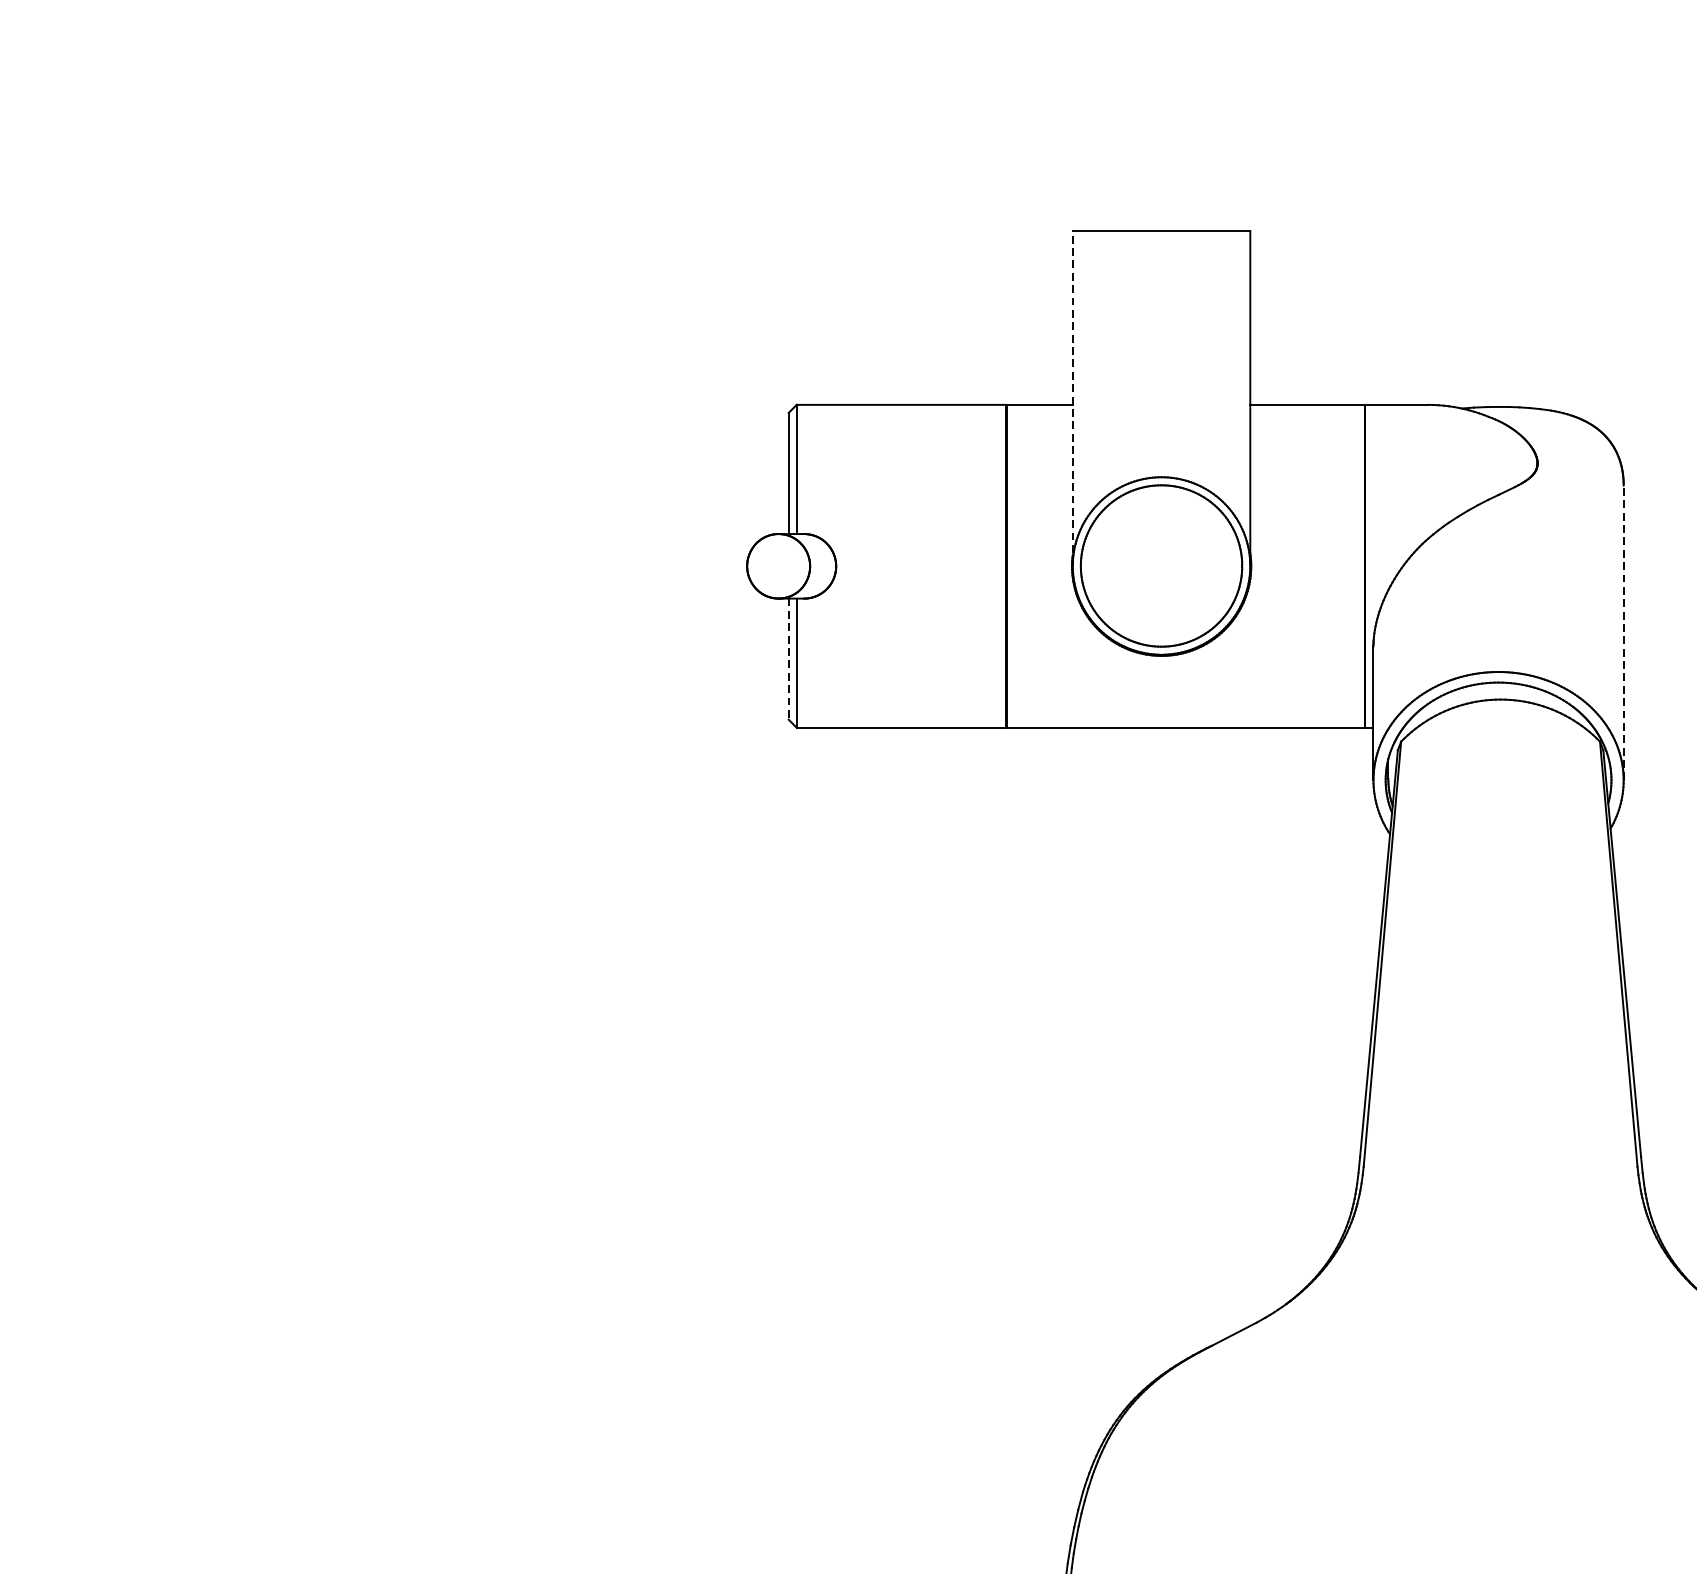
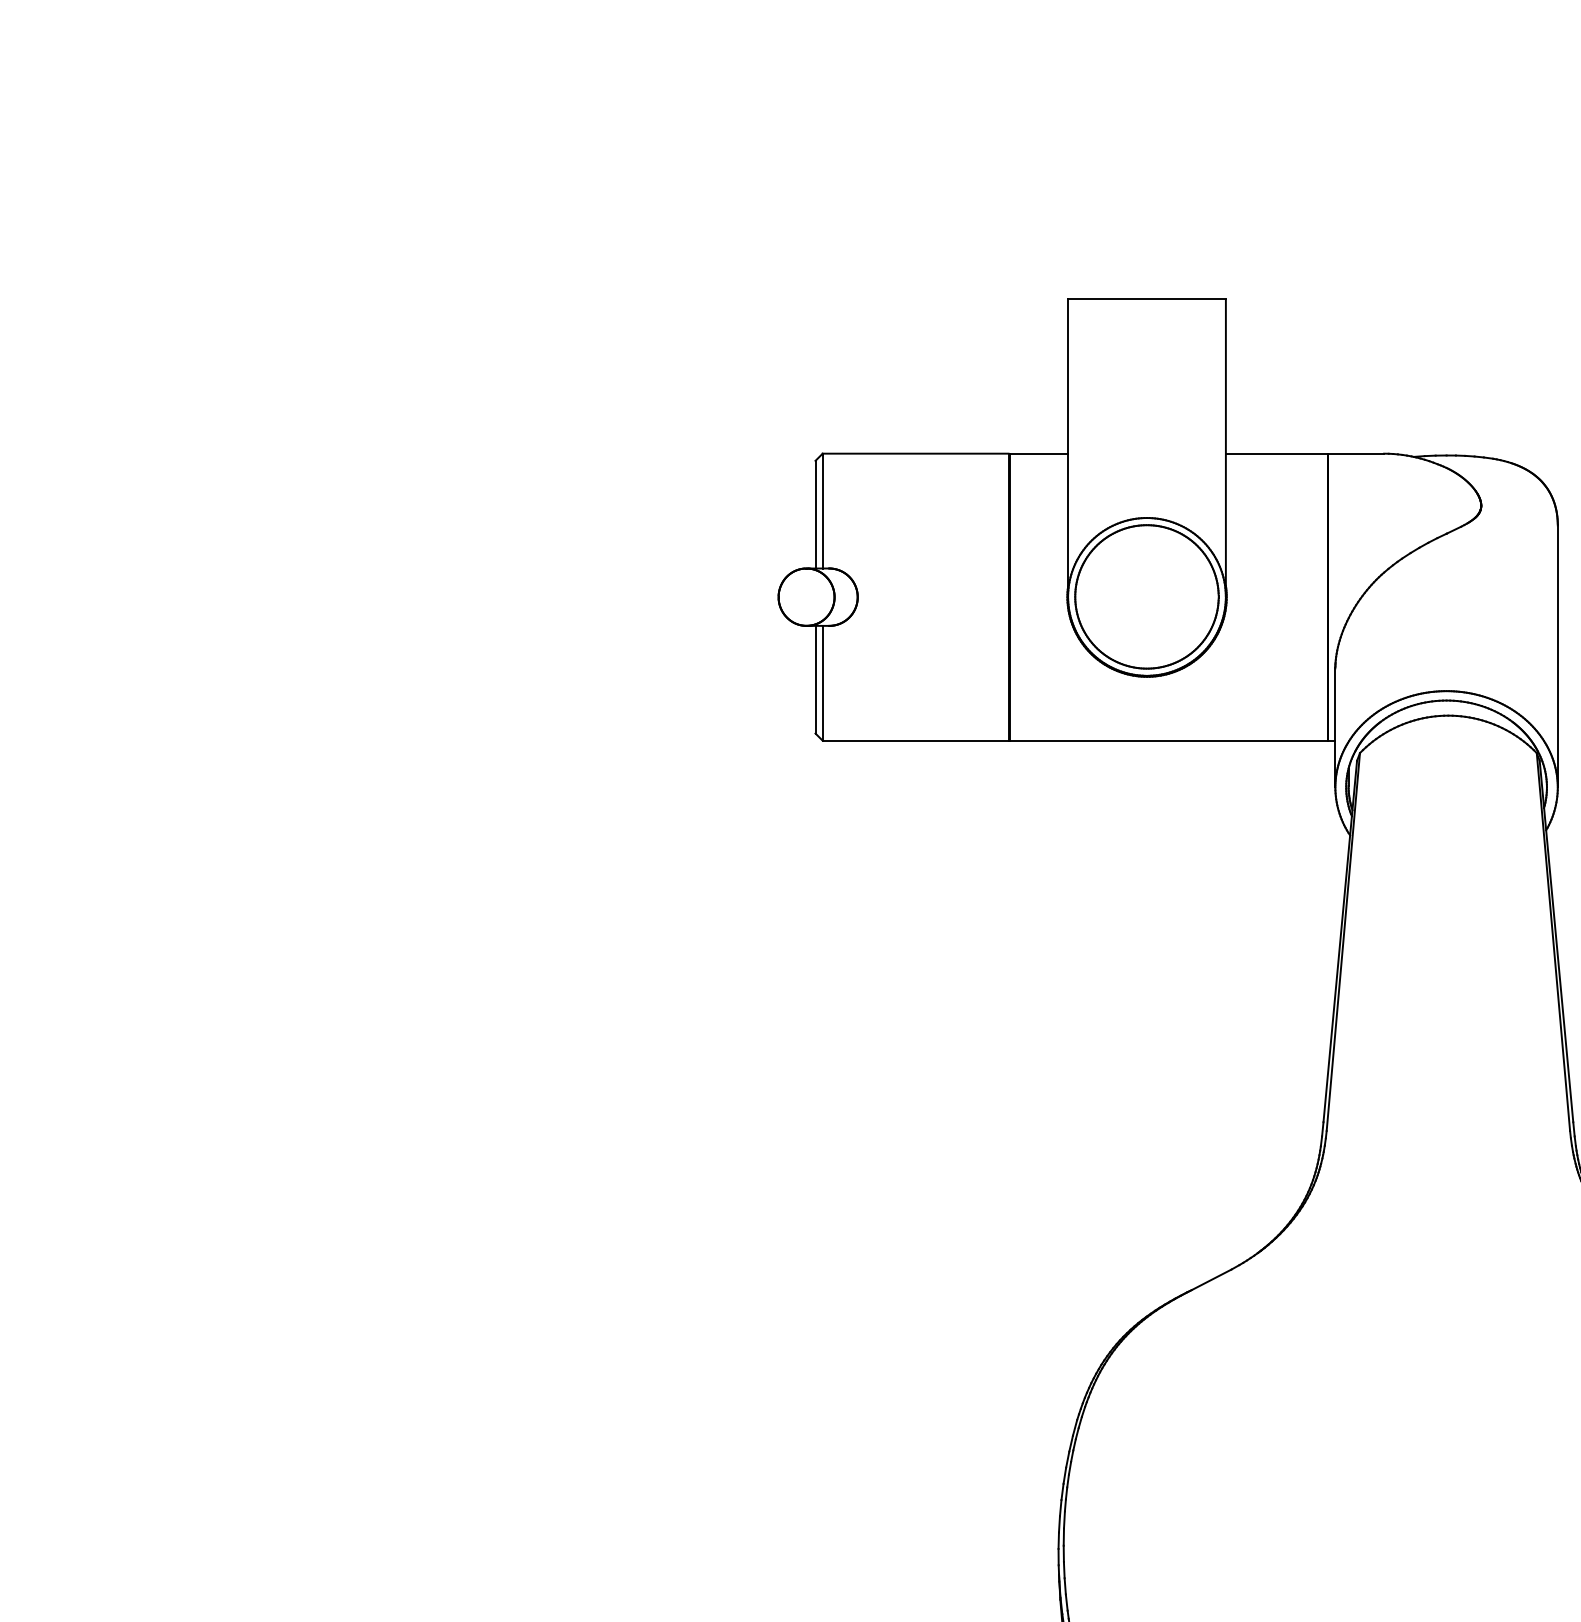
line: (1073, 397) -> (1068, 447), dashed -> solid
line: (1623, 631) -> (1557, 655), dashed -> solid
line: (788, 658) -> (815, 679), dashed -> solid

